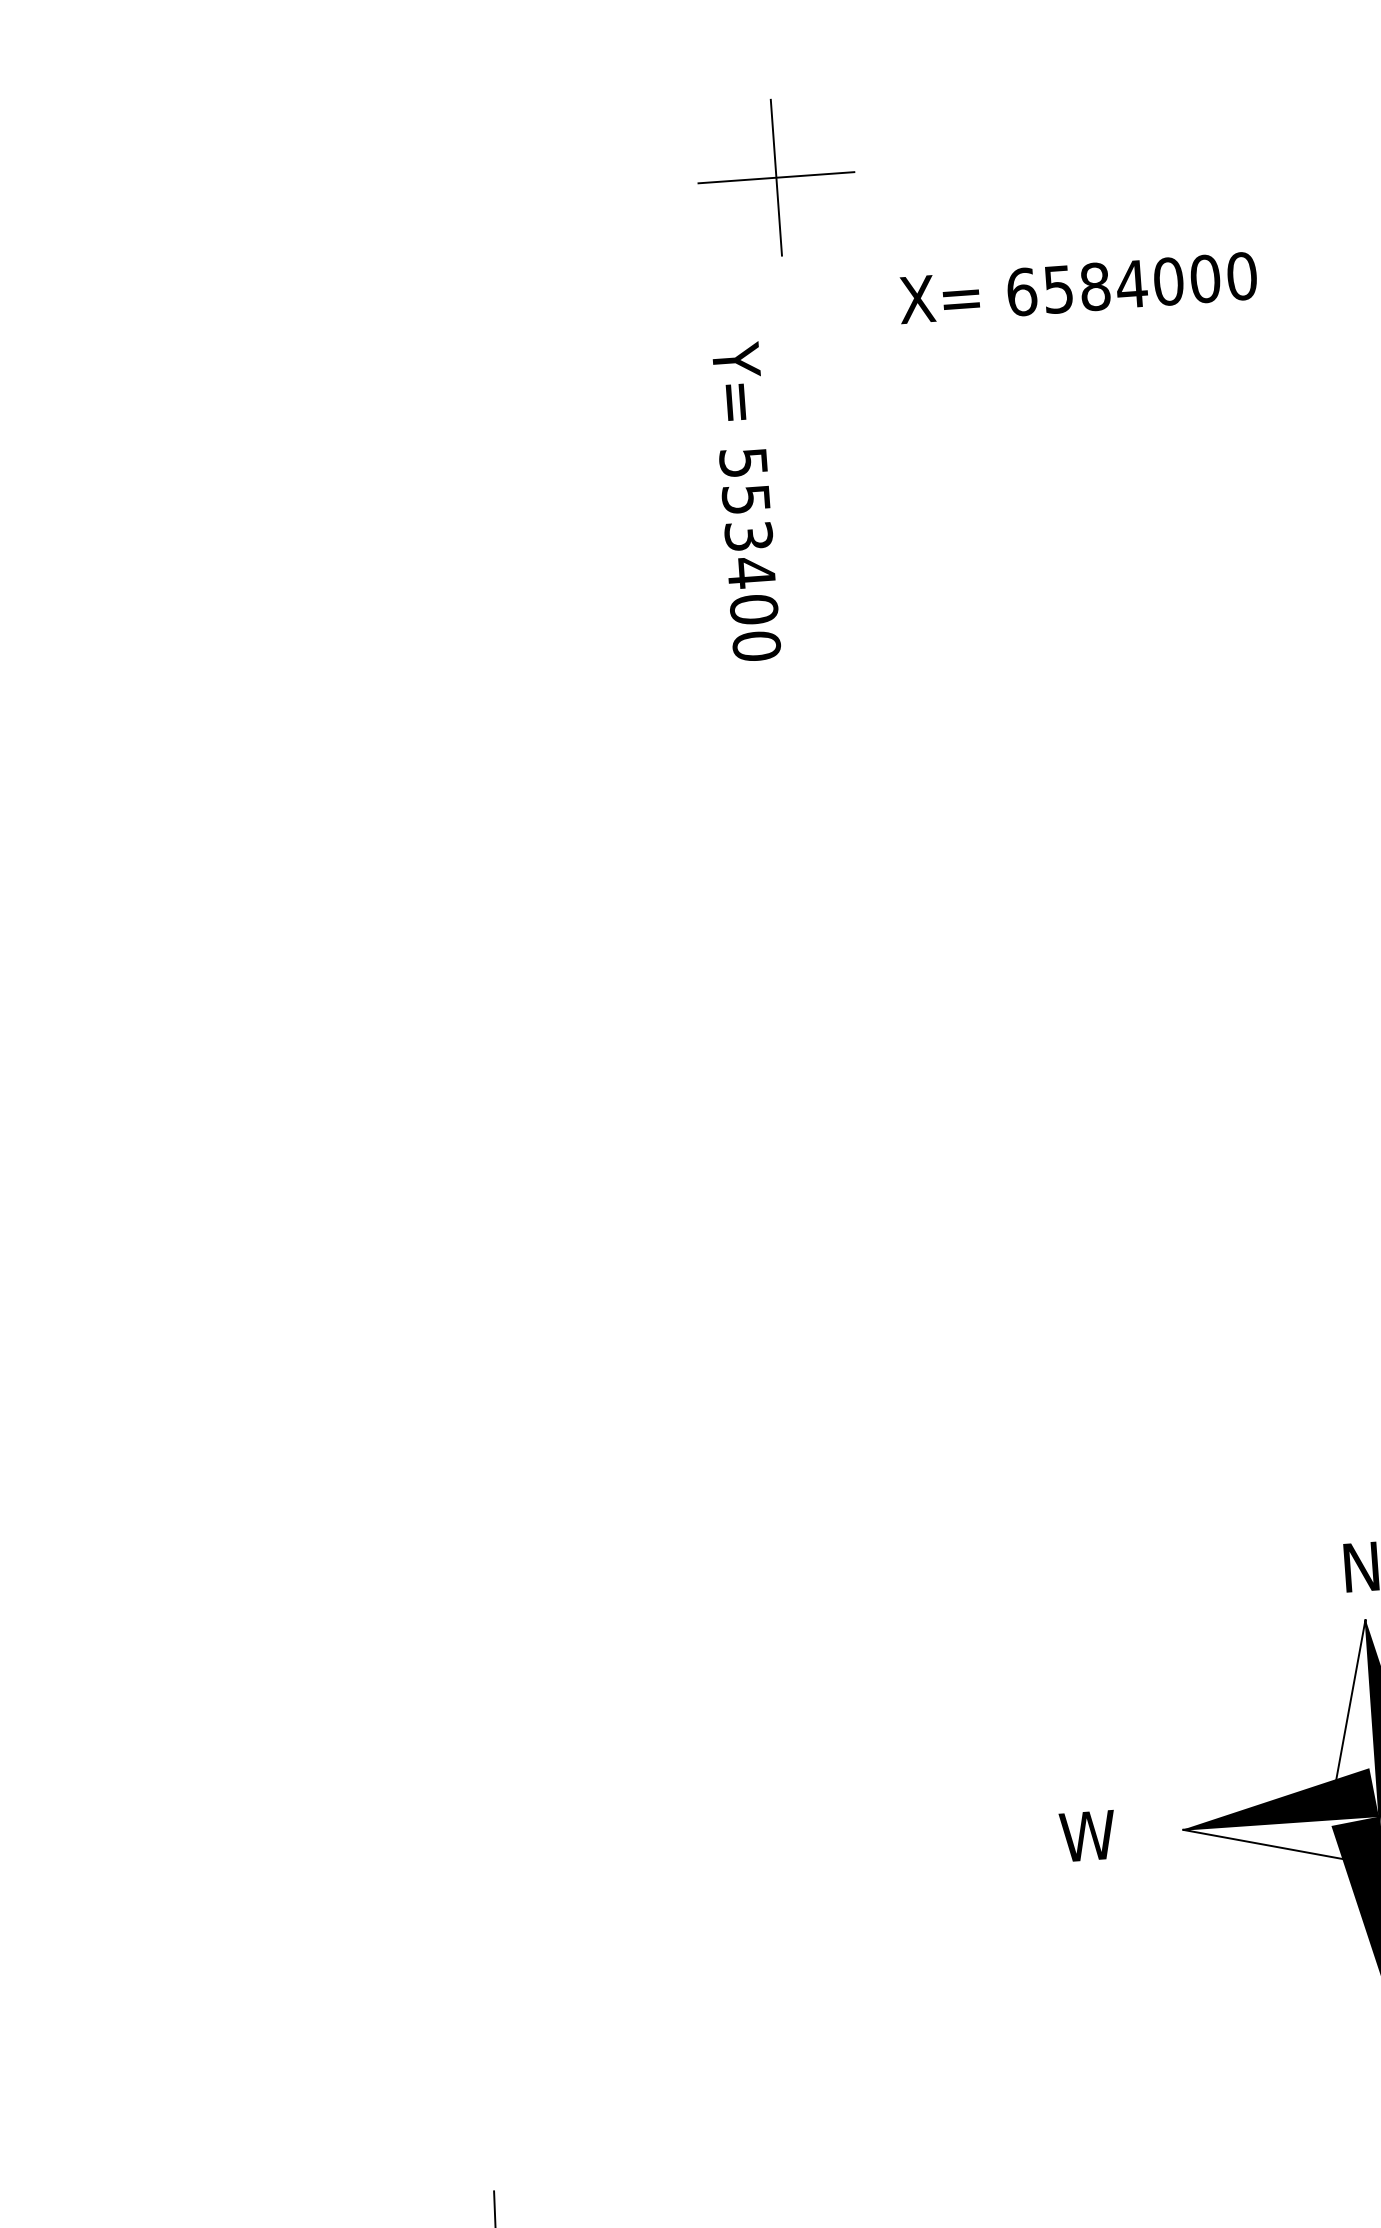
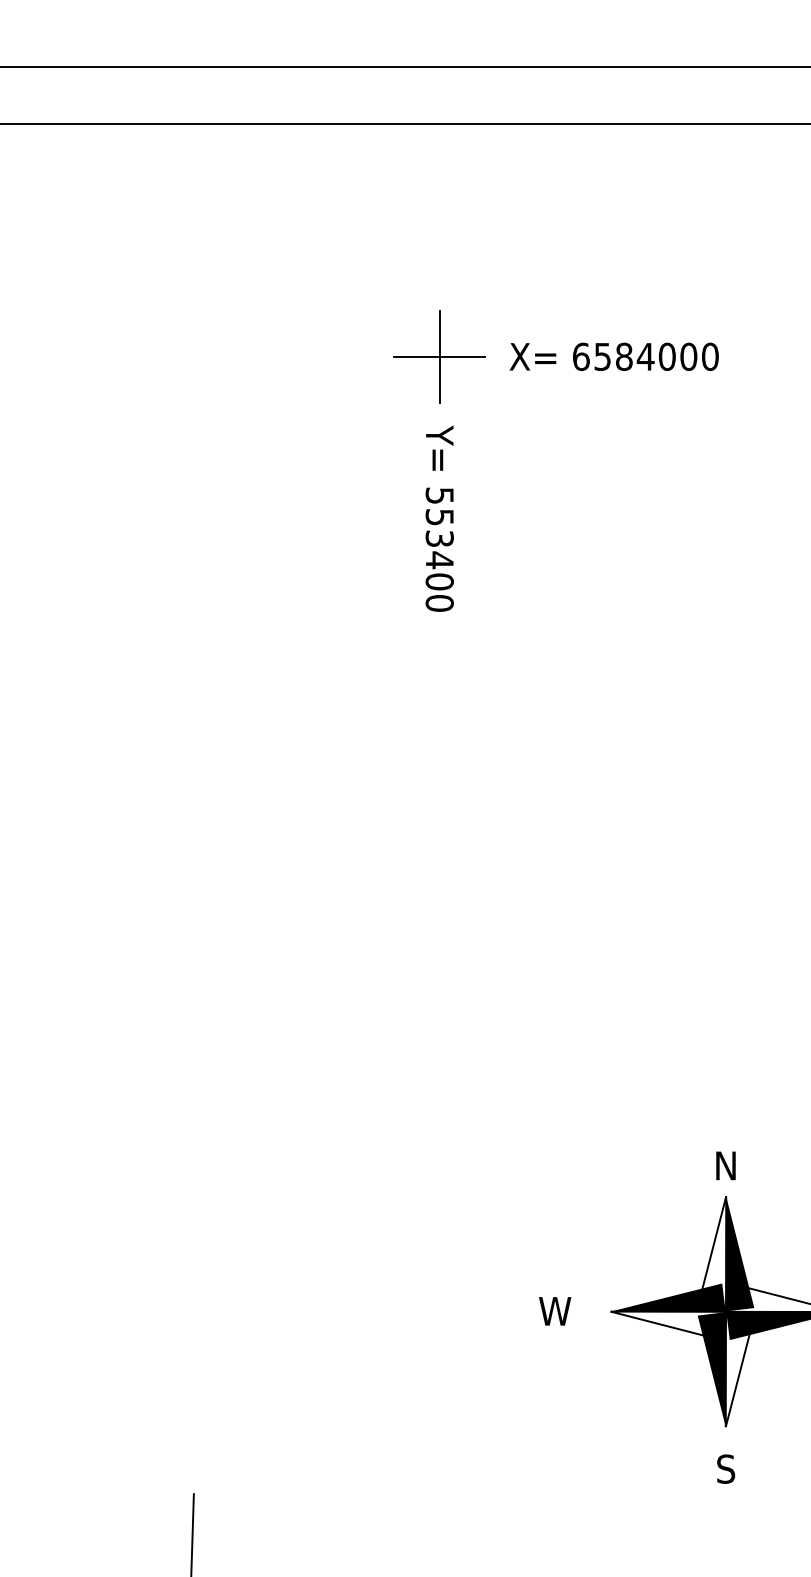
part: (775, 177) -> (439, 356), moved
text: (1076, 287) -> (613, 356), moved
text: (745, 501) -> (439, 518), moved

